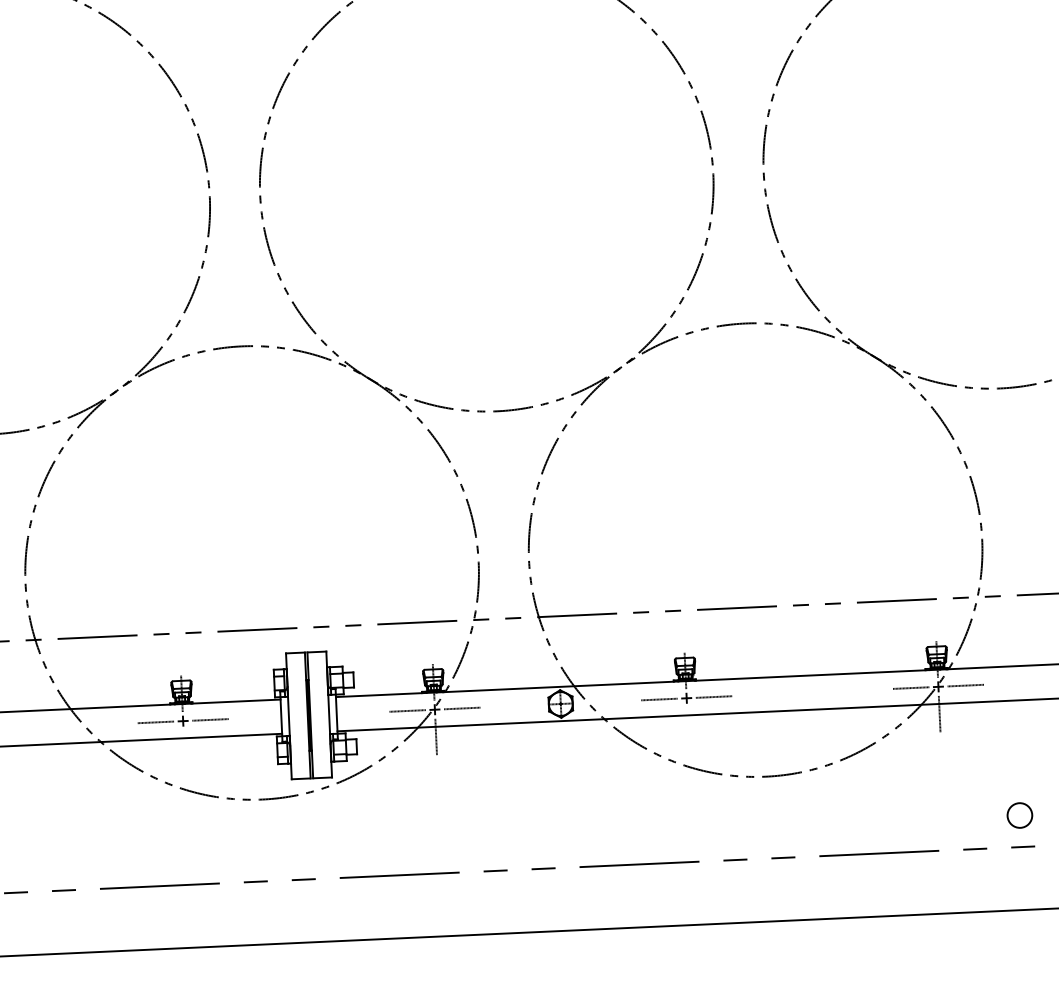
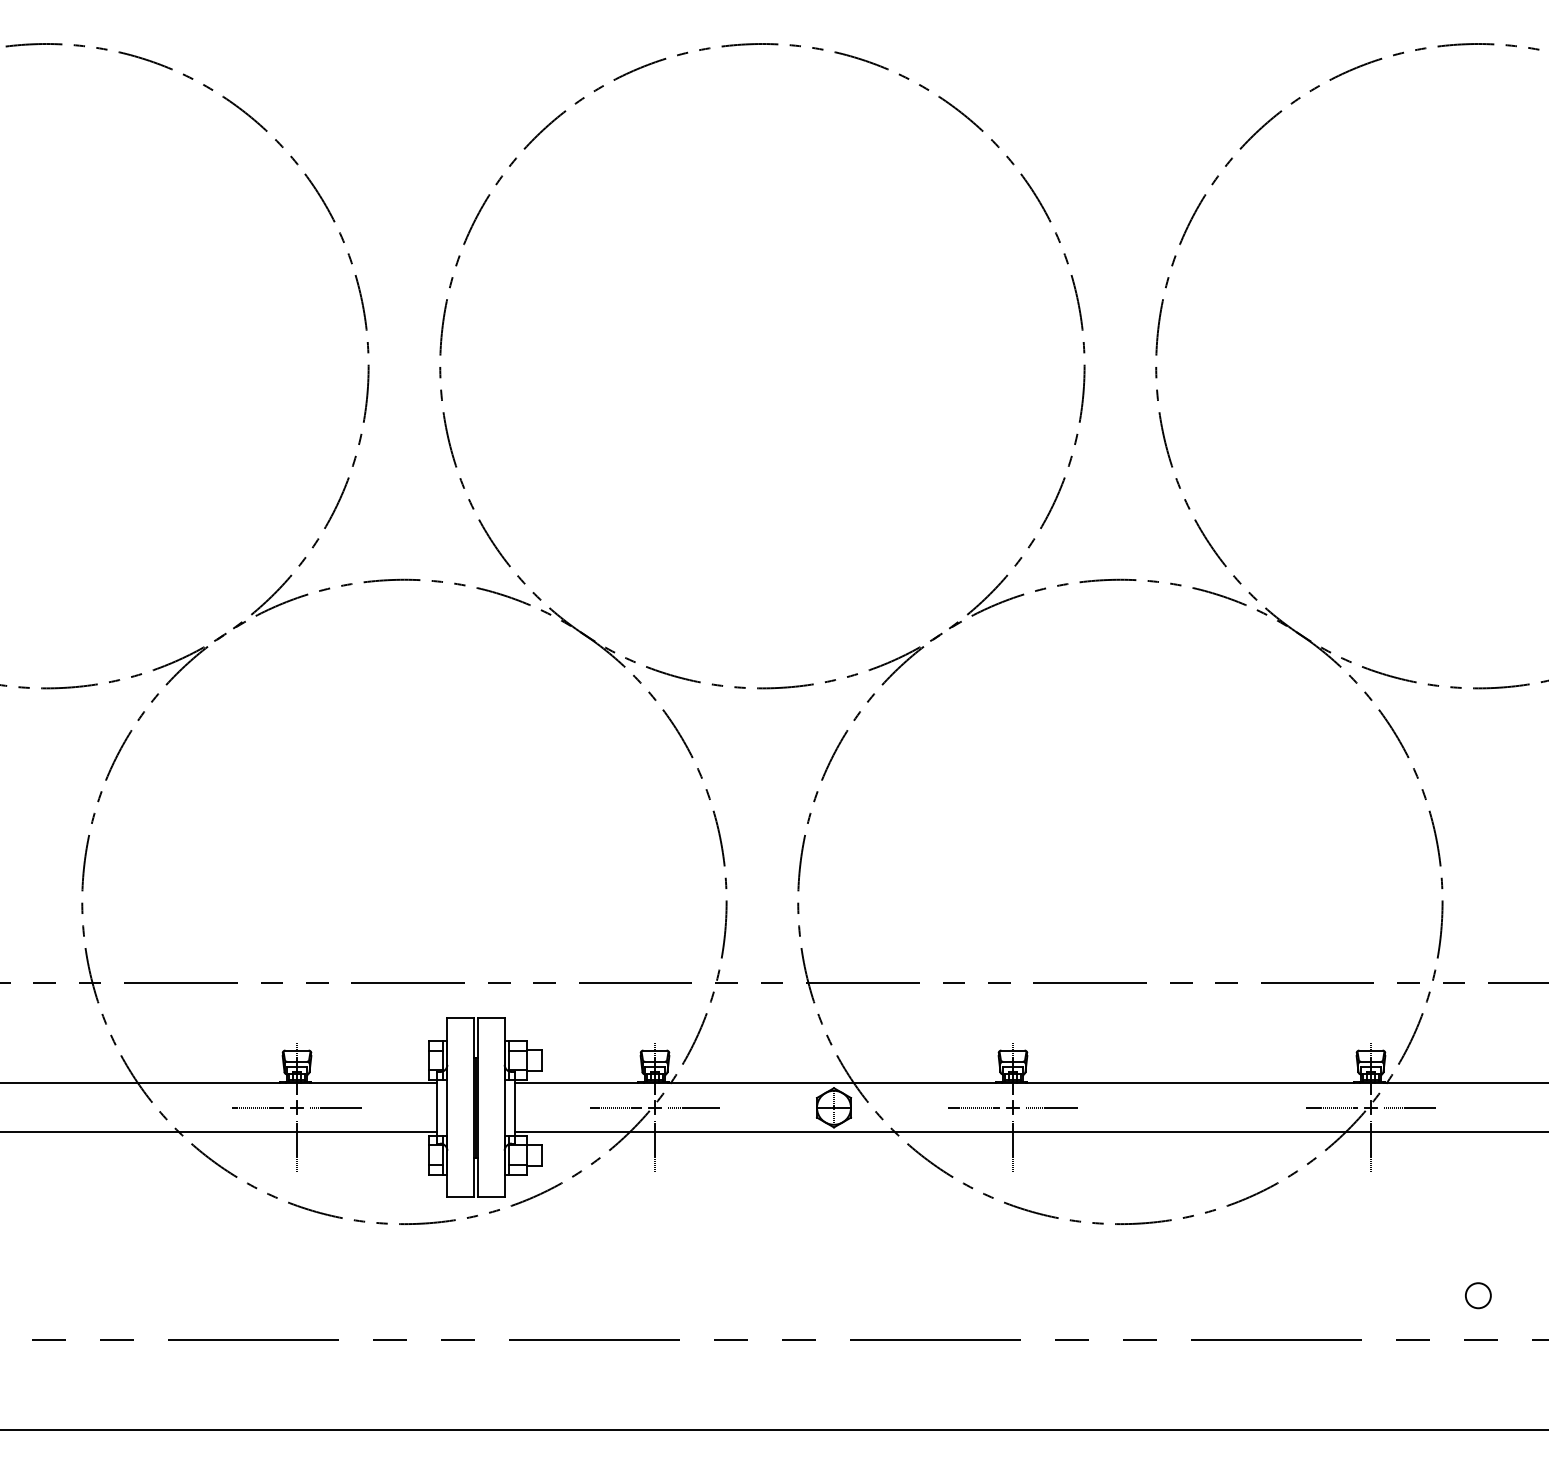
line: (688, 725) -> (1013, 1146), added
line: (184, 748) -> (297, 1146), added
circle: (1020, 815) -> (1478, 1295), size x0.71

